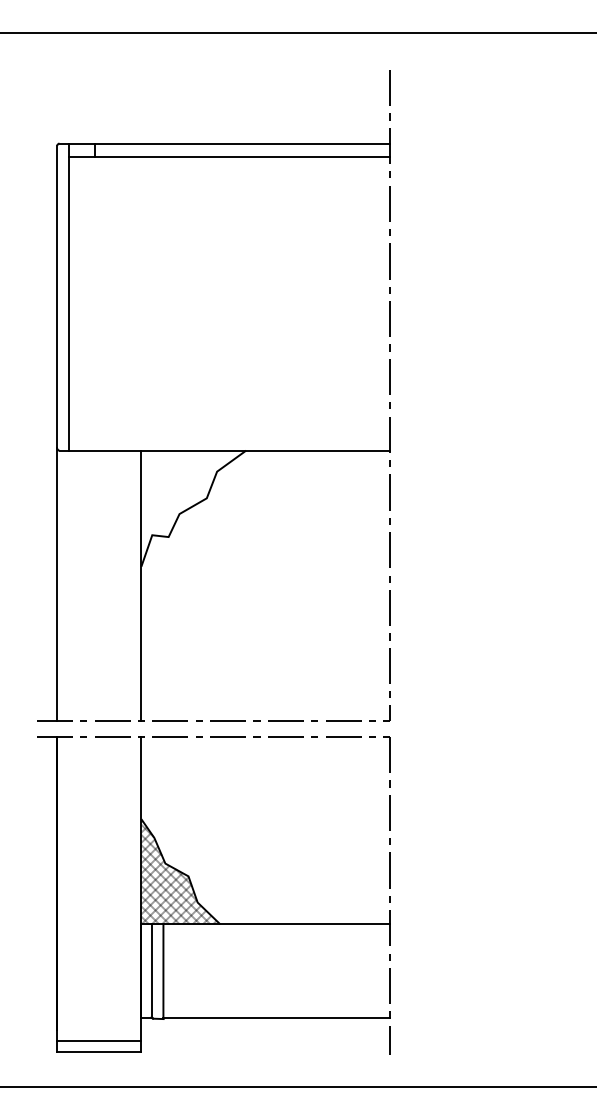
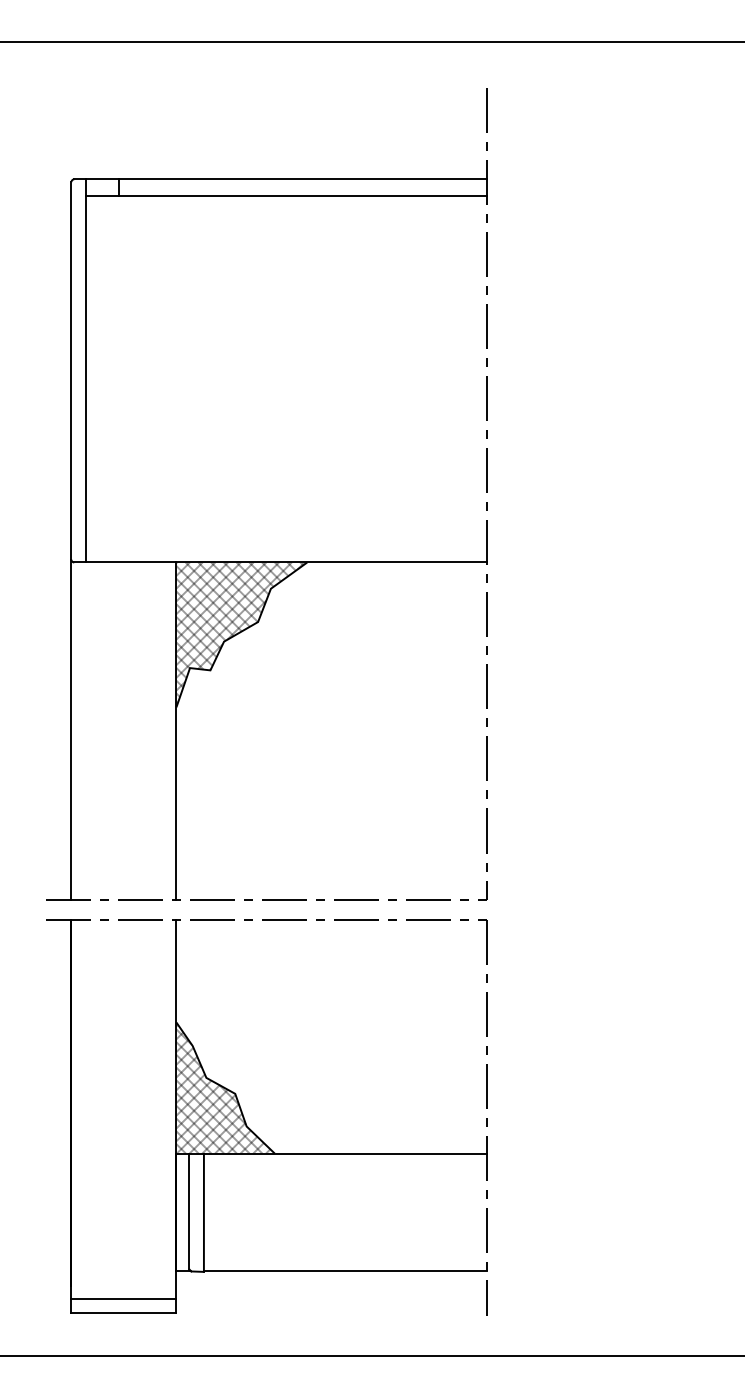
hatch: (192, 508) -> (240, 634), added

